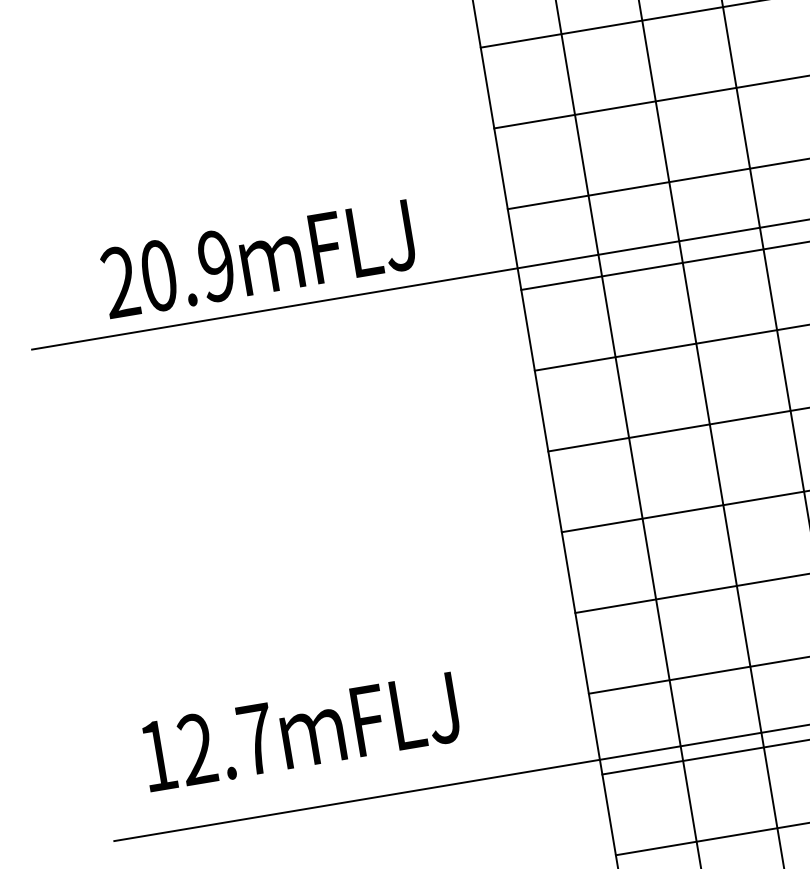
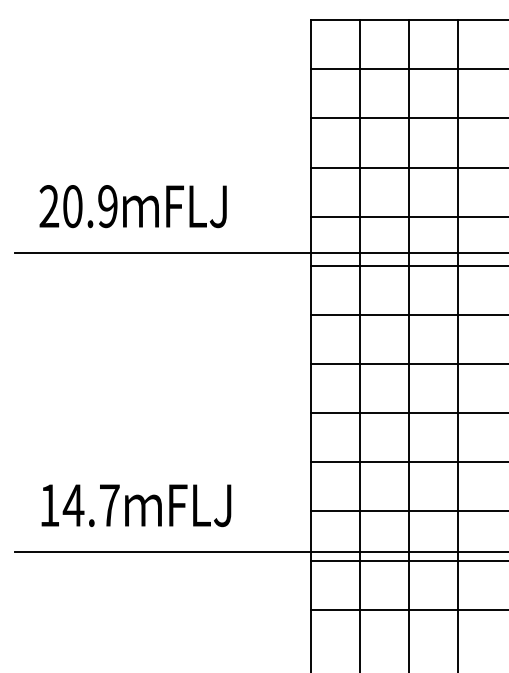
text: (257, 259) -> (132, 206), moved
text: (197, 749) -> (73, 505), 12.7 -> 14.7

